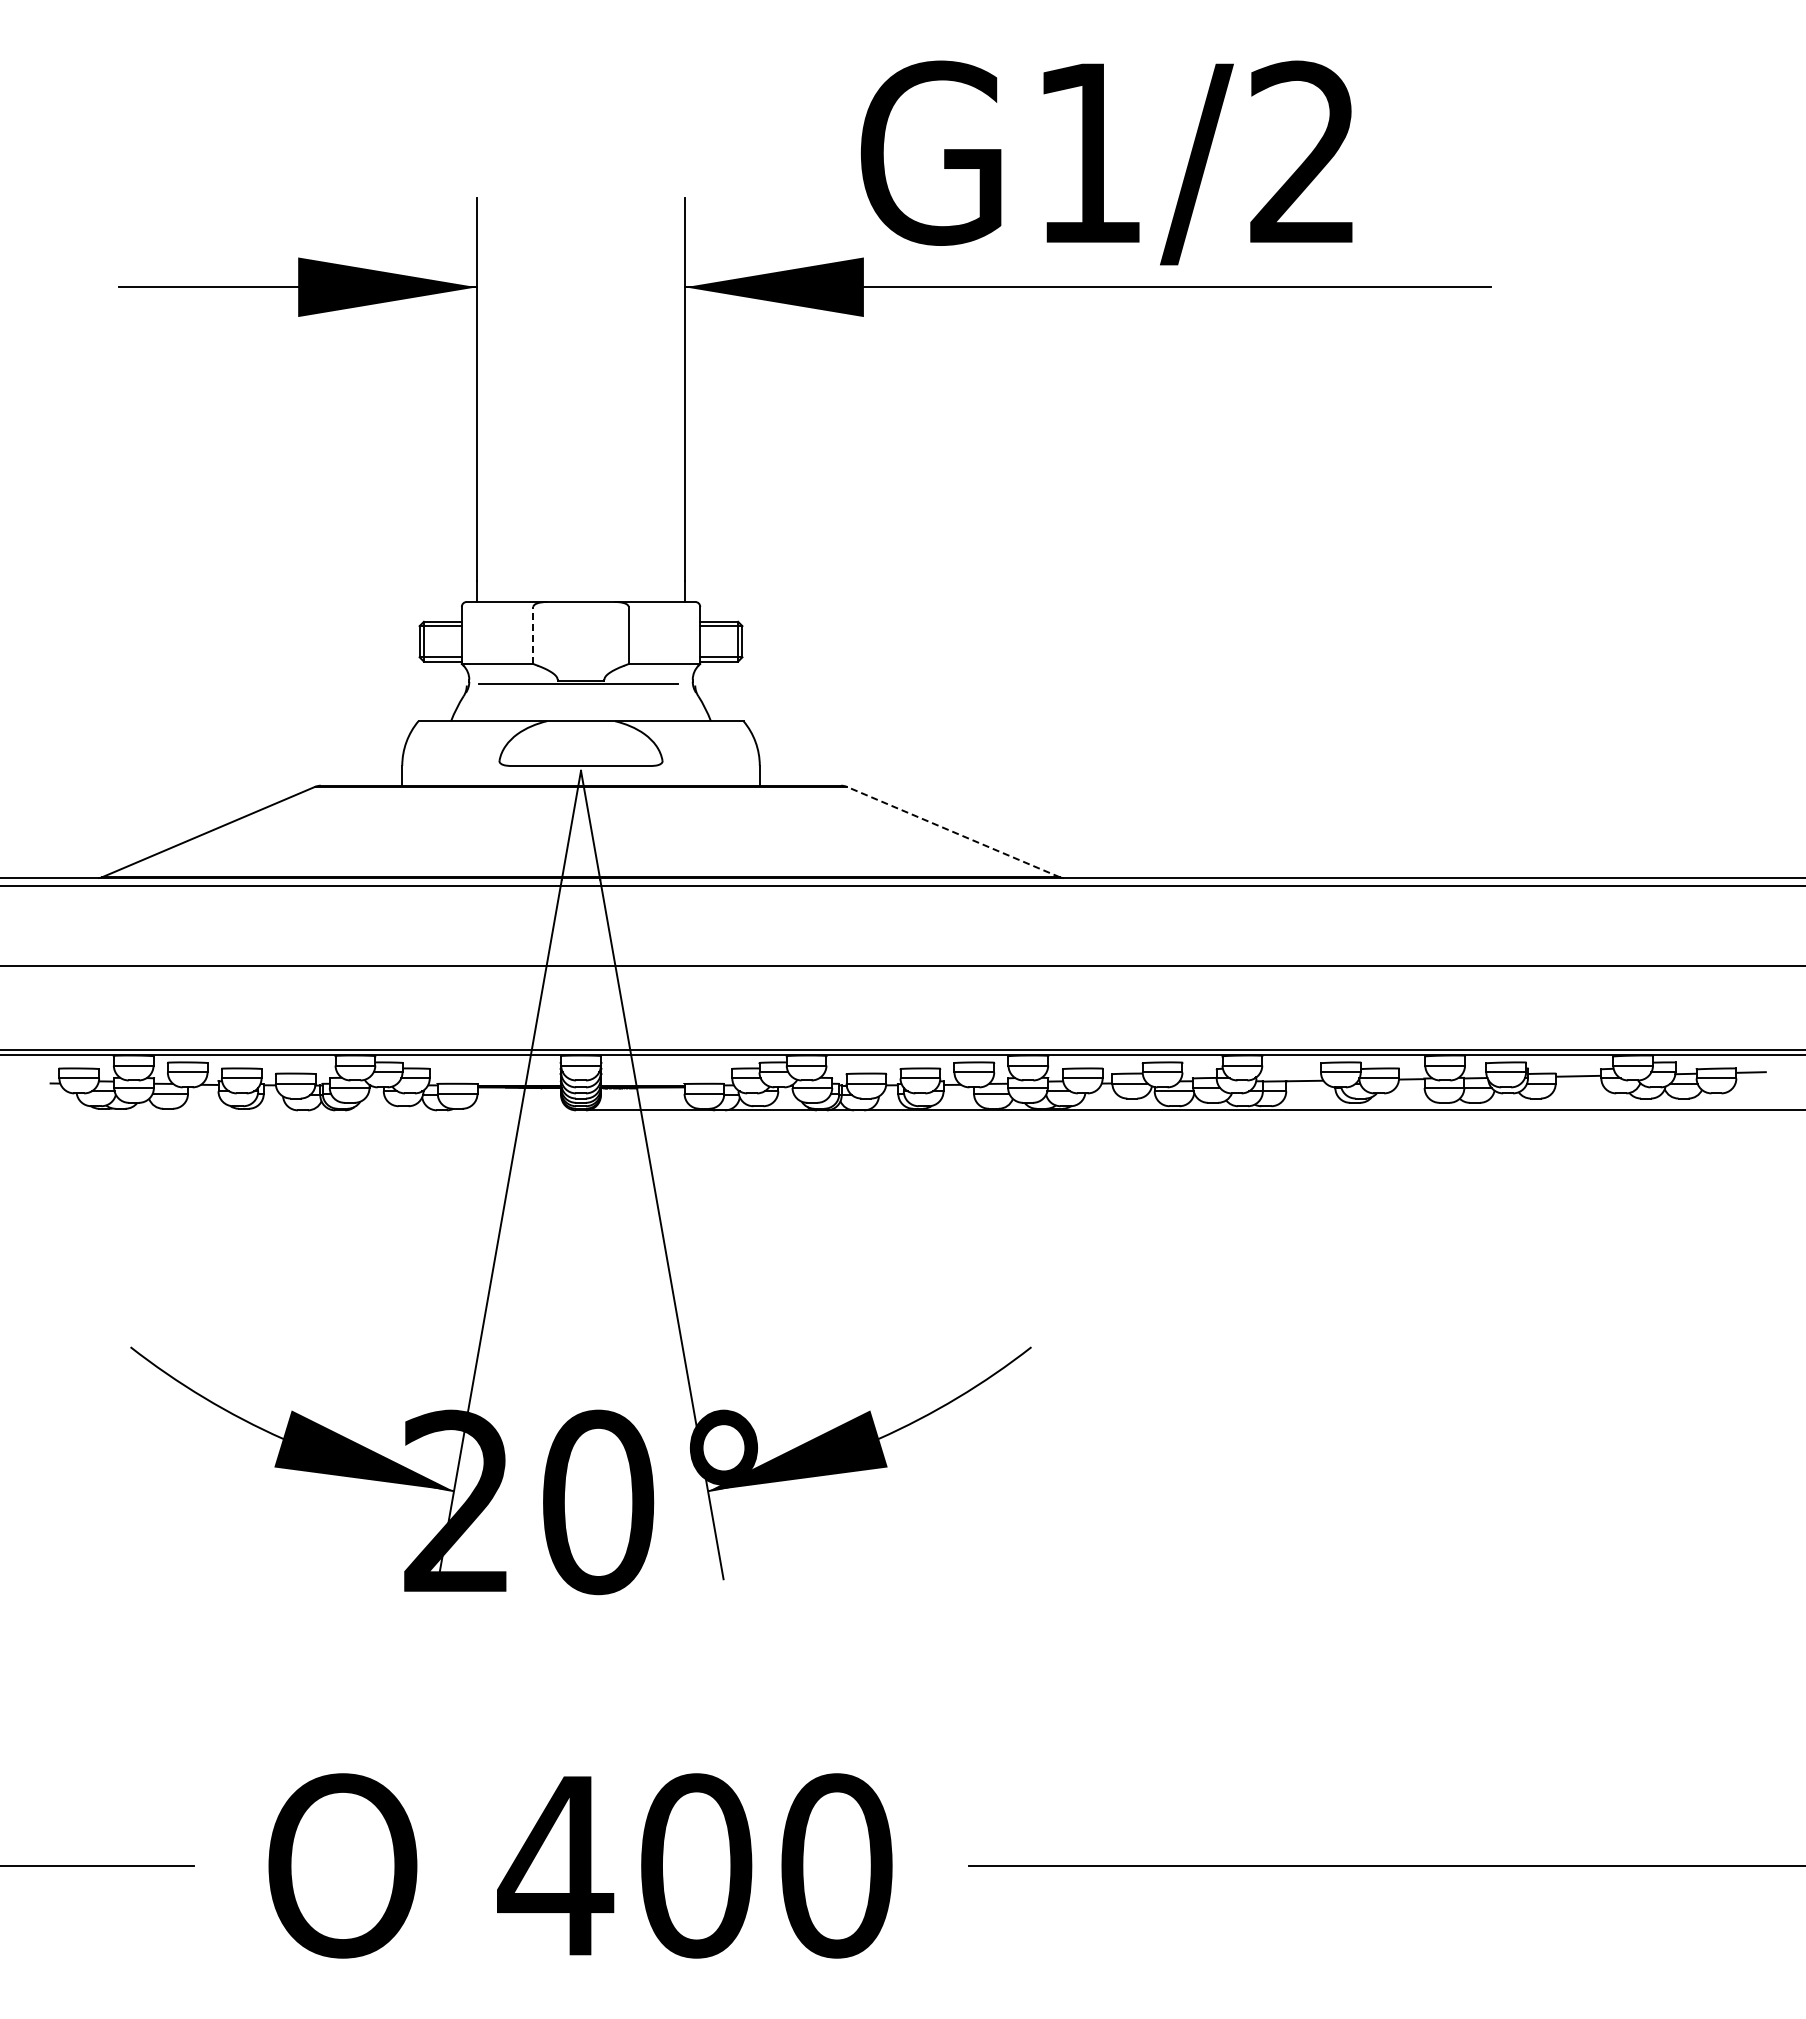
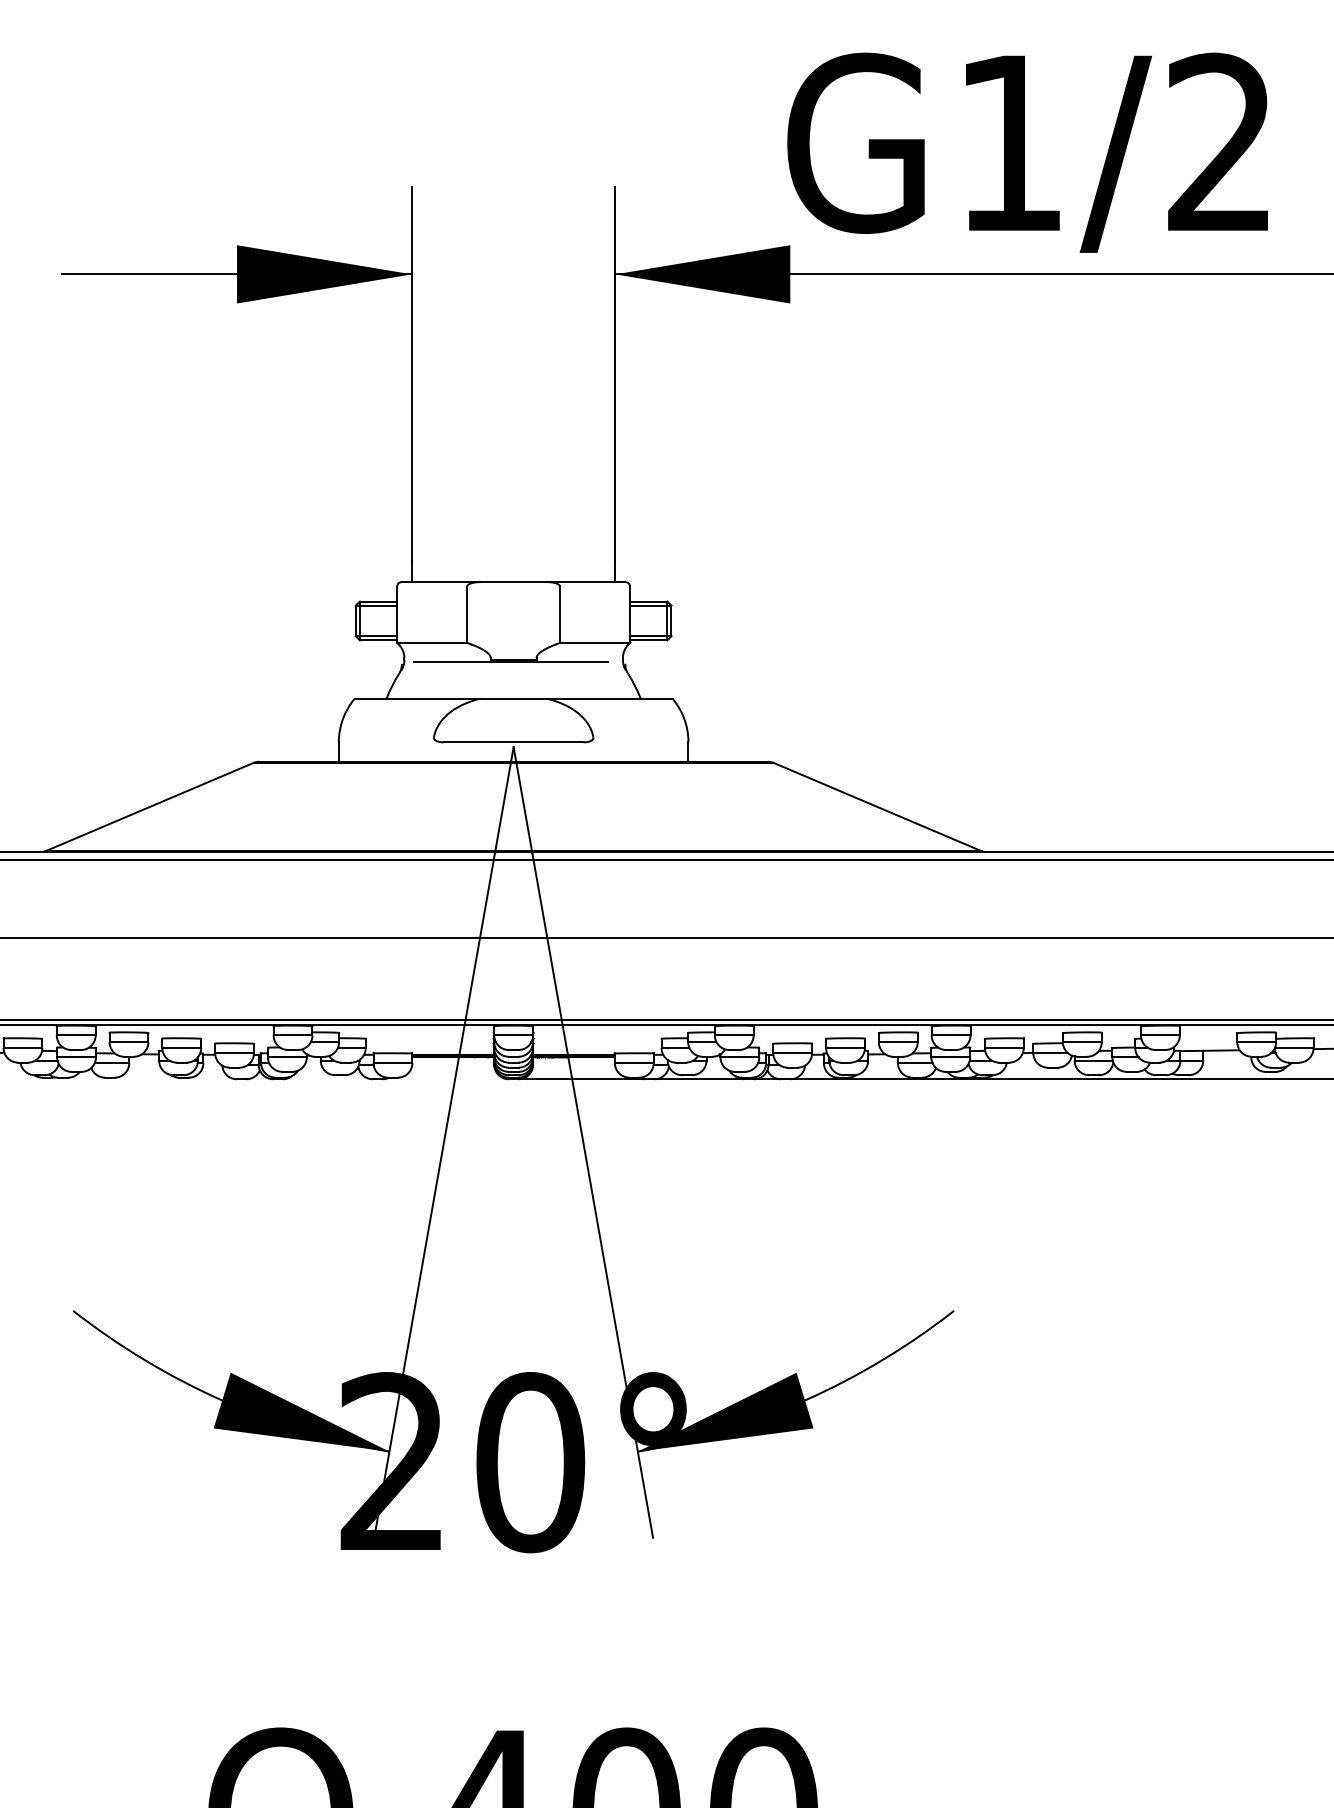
line: (533, 635) -> (467, 614), dashed -> solid
line: (953, 832) -> (877, 807), dashed -> solid

